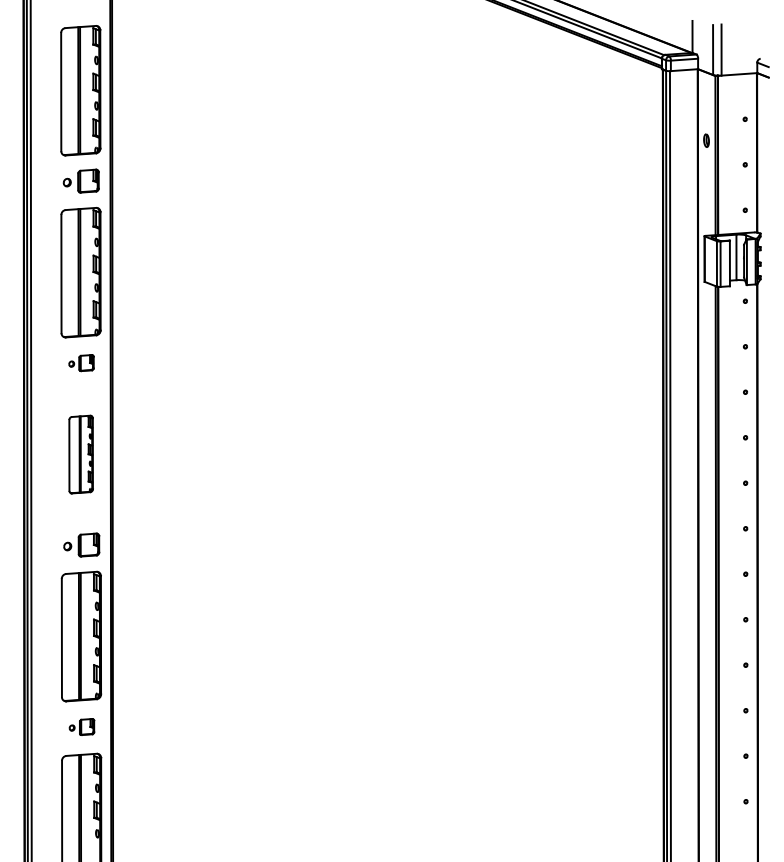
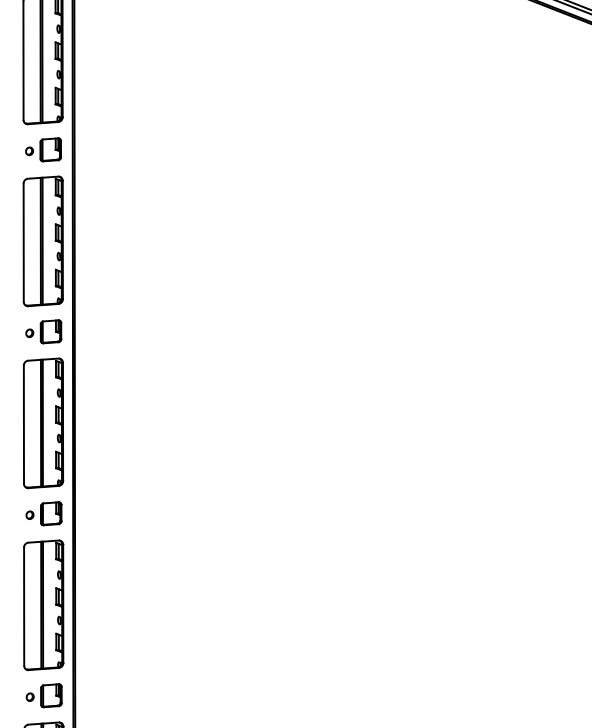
part: (81, 362) -> (43, 331), size x1.43
part: (80, 454) -> (42, 423), size x1.67
part: (81, 726) -> (43, 695), size x1.43

